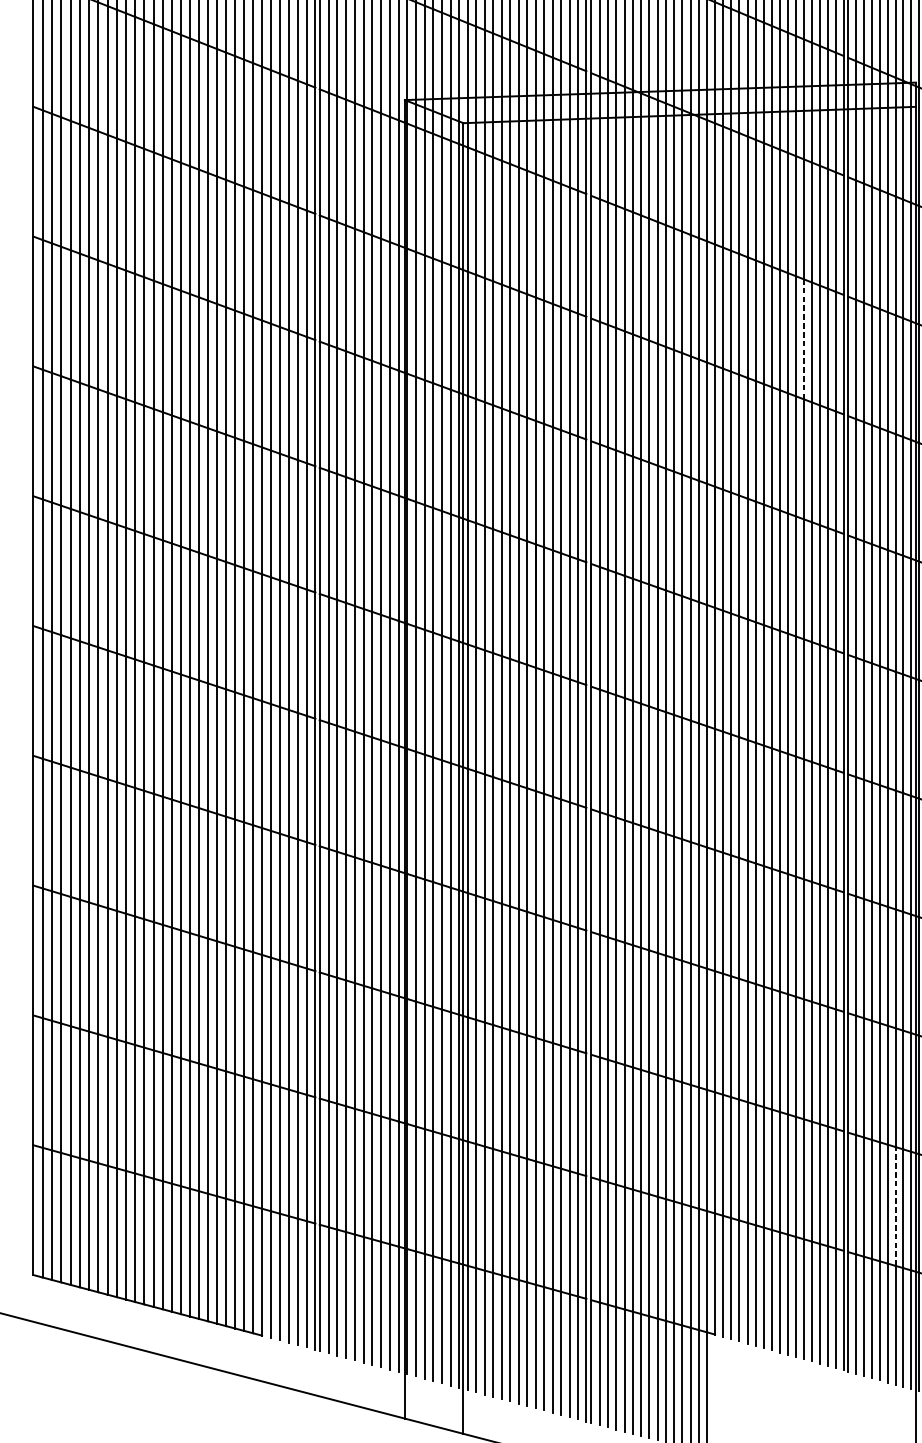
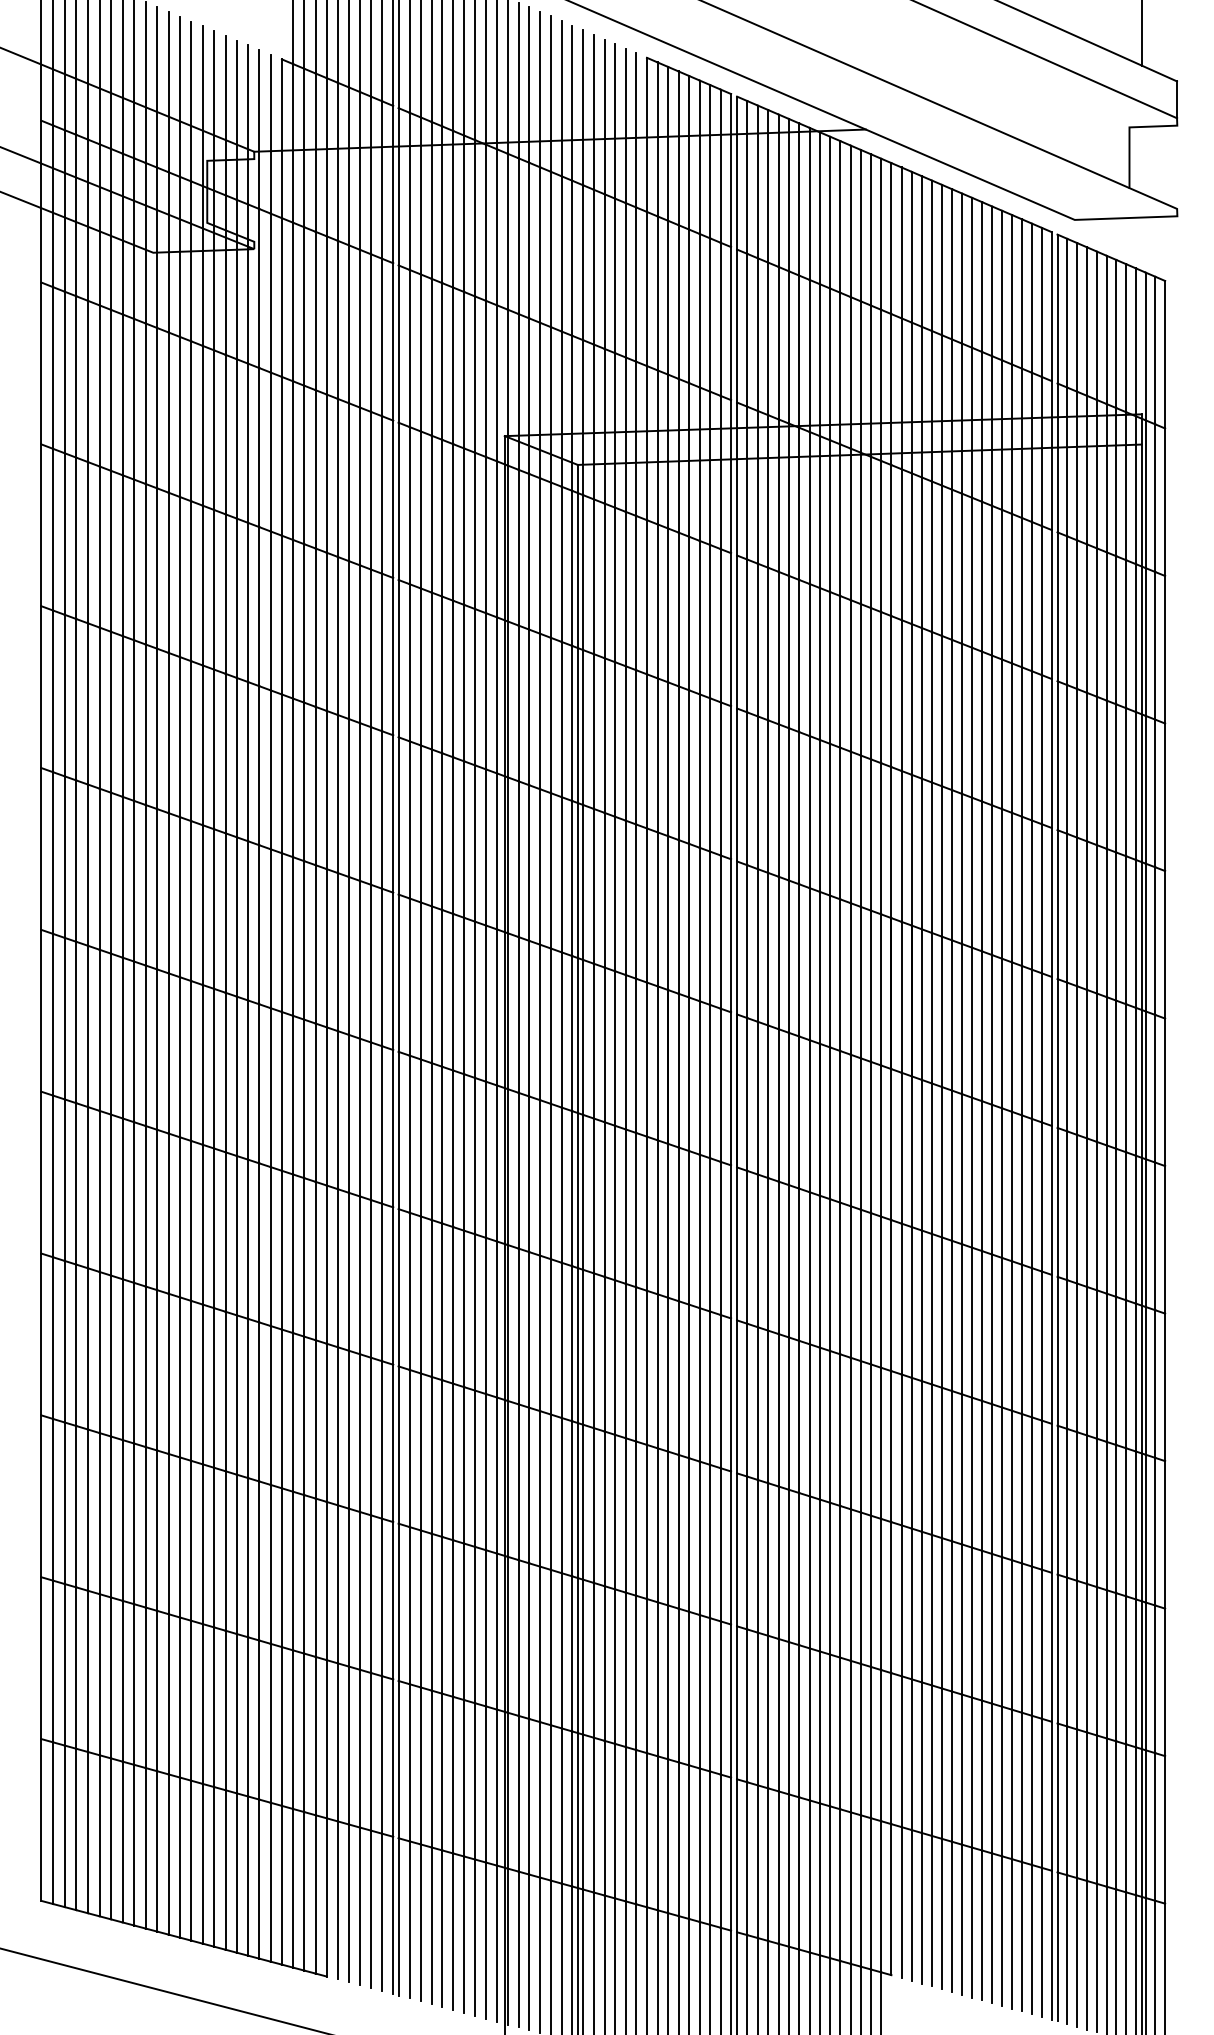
line: (804, 339) -> (1002, 734), dashed -> solid
line: (895, 1205) -> (1116, 1814), dashed -> solid

